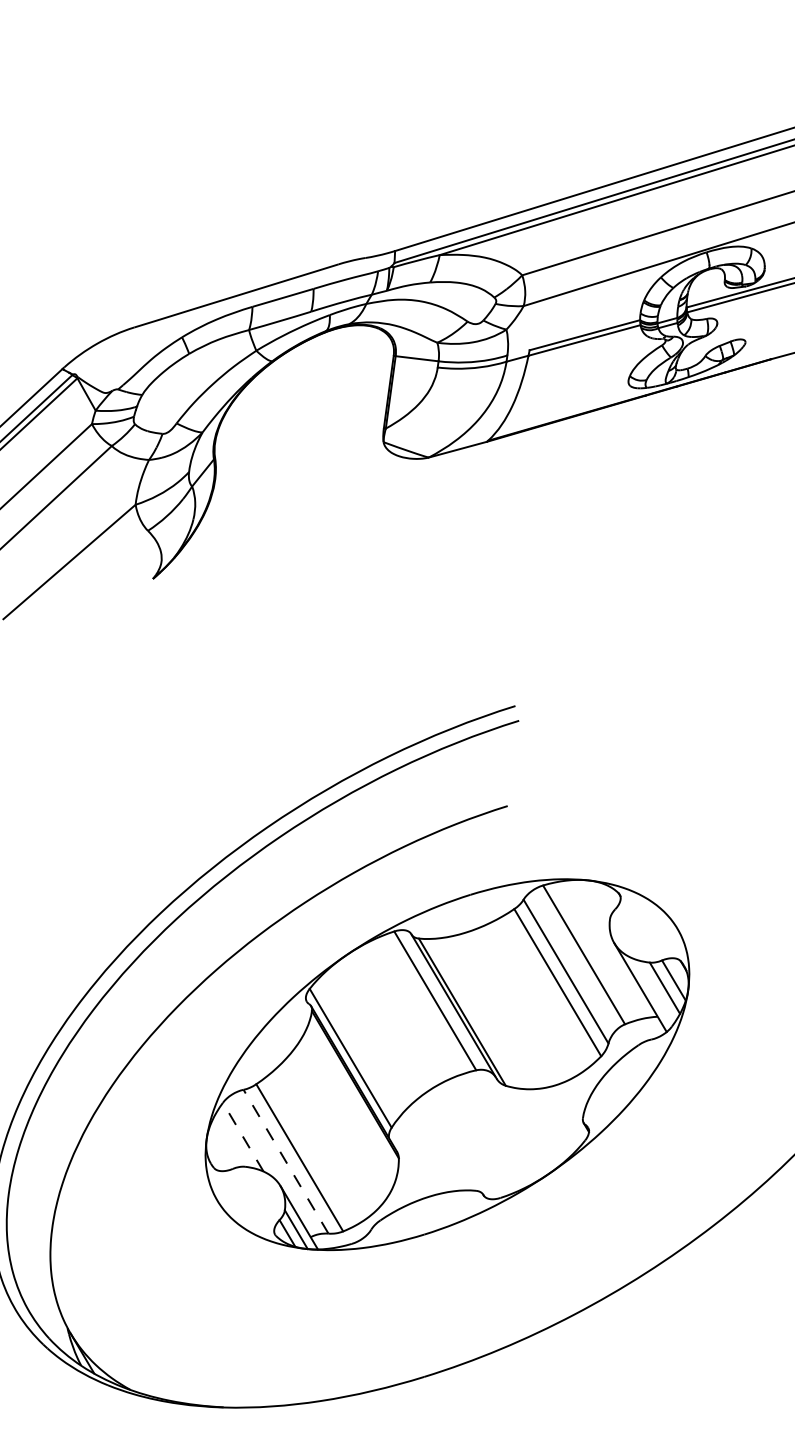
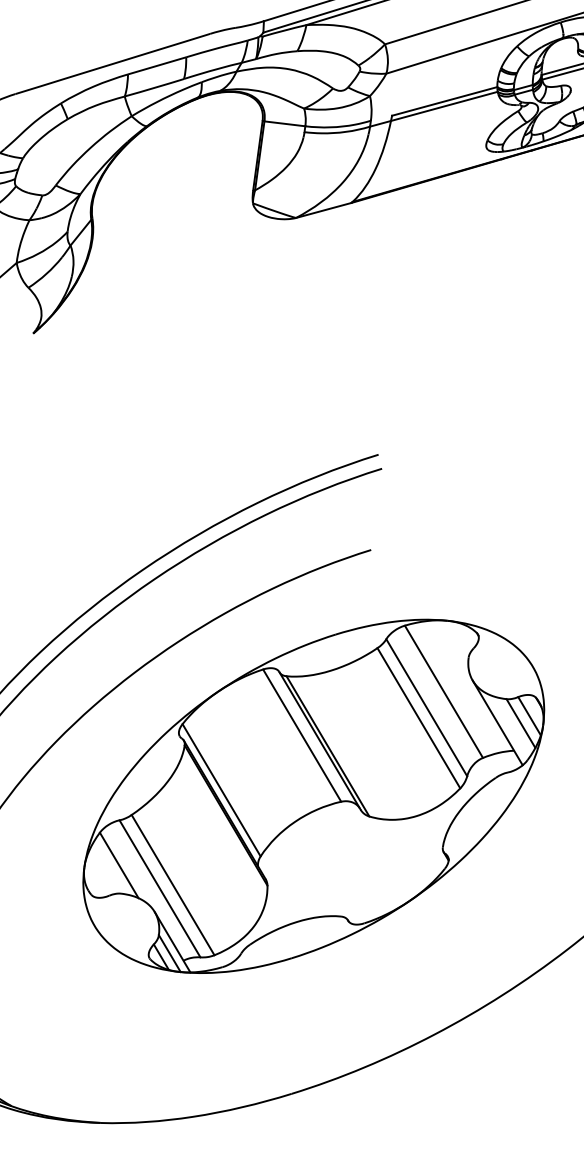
line: (243, 1137) -> (119, 865), dashed -> solid
line: (286, 1161) -> (160, 888), dashed -> solid

